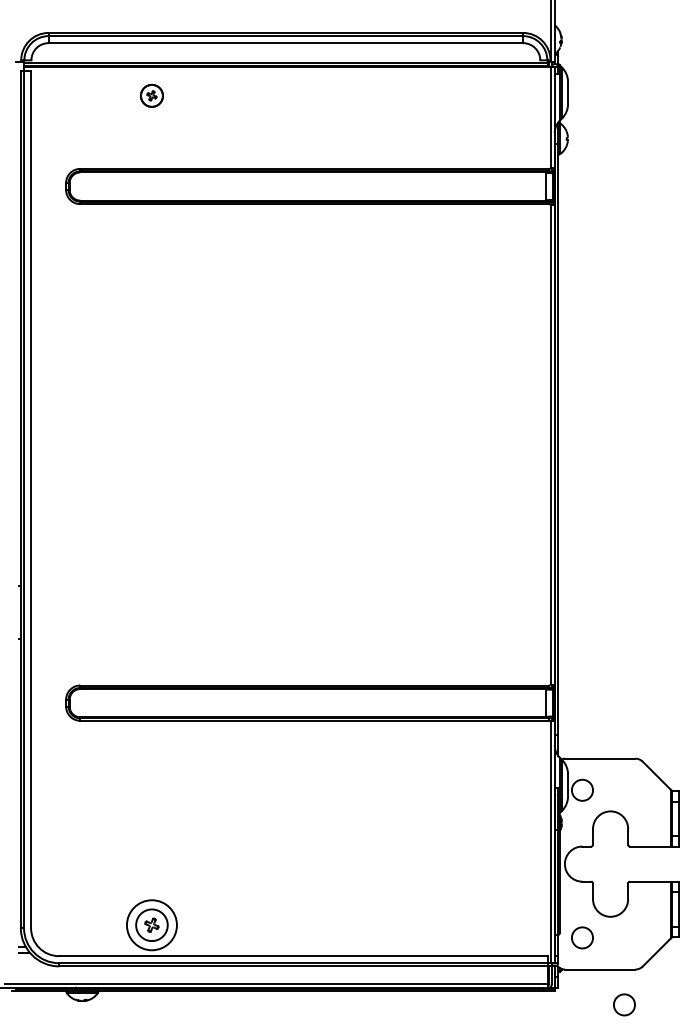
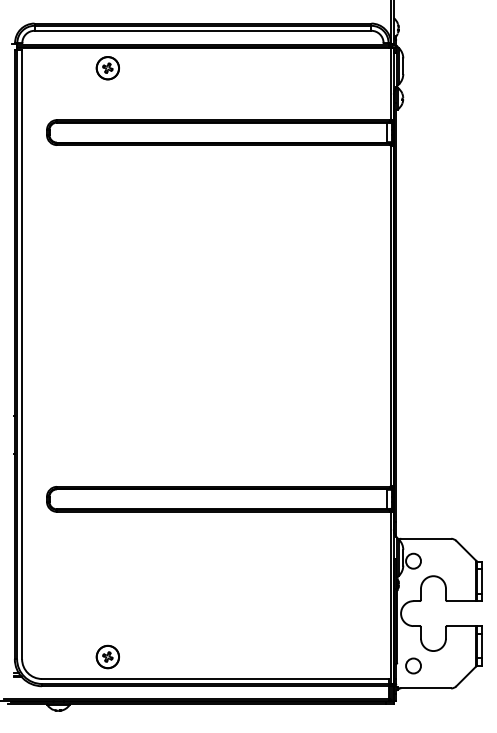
part: (151, 95) -> (107, 67), size x1.43
circle: (151, 924) -> (107, 656), size x0.62
circle: (624, 1004) -> (443, 713), removed

